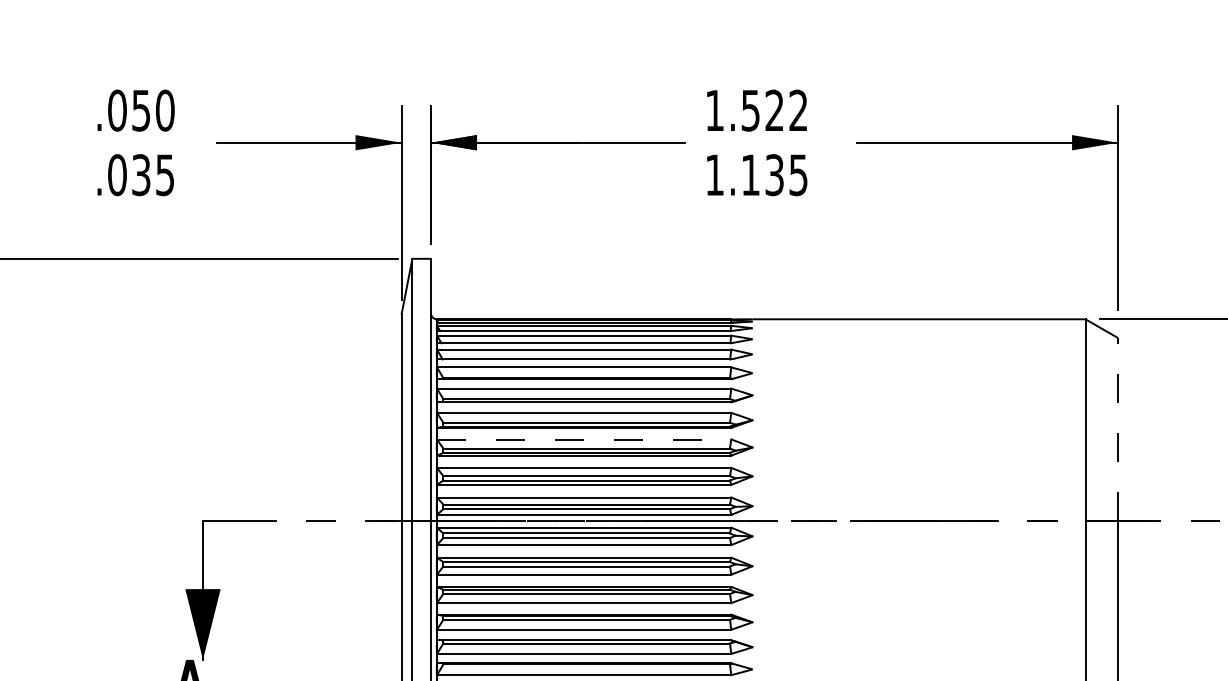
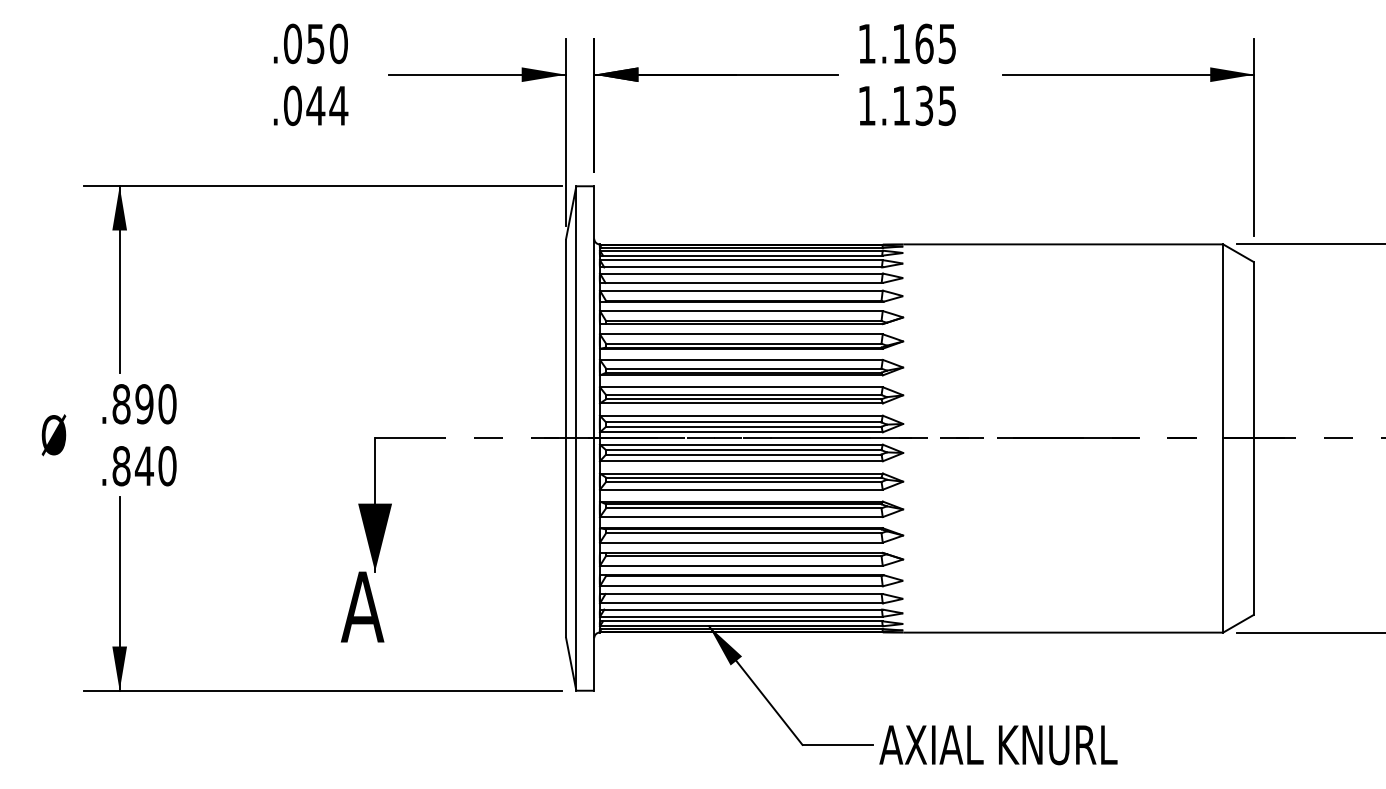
text: (773, 110) -> (923, 43), 1.522 -> 1.165
text: (153, 174) -> (327, 105), .035 -> .044
line: (1118, 428) -> (1254, 349), dashed -> solid
line: (584, 439) -> (741, 359), dashed -> solid

